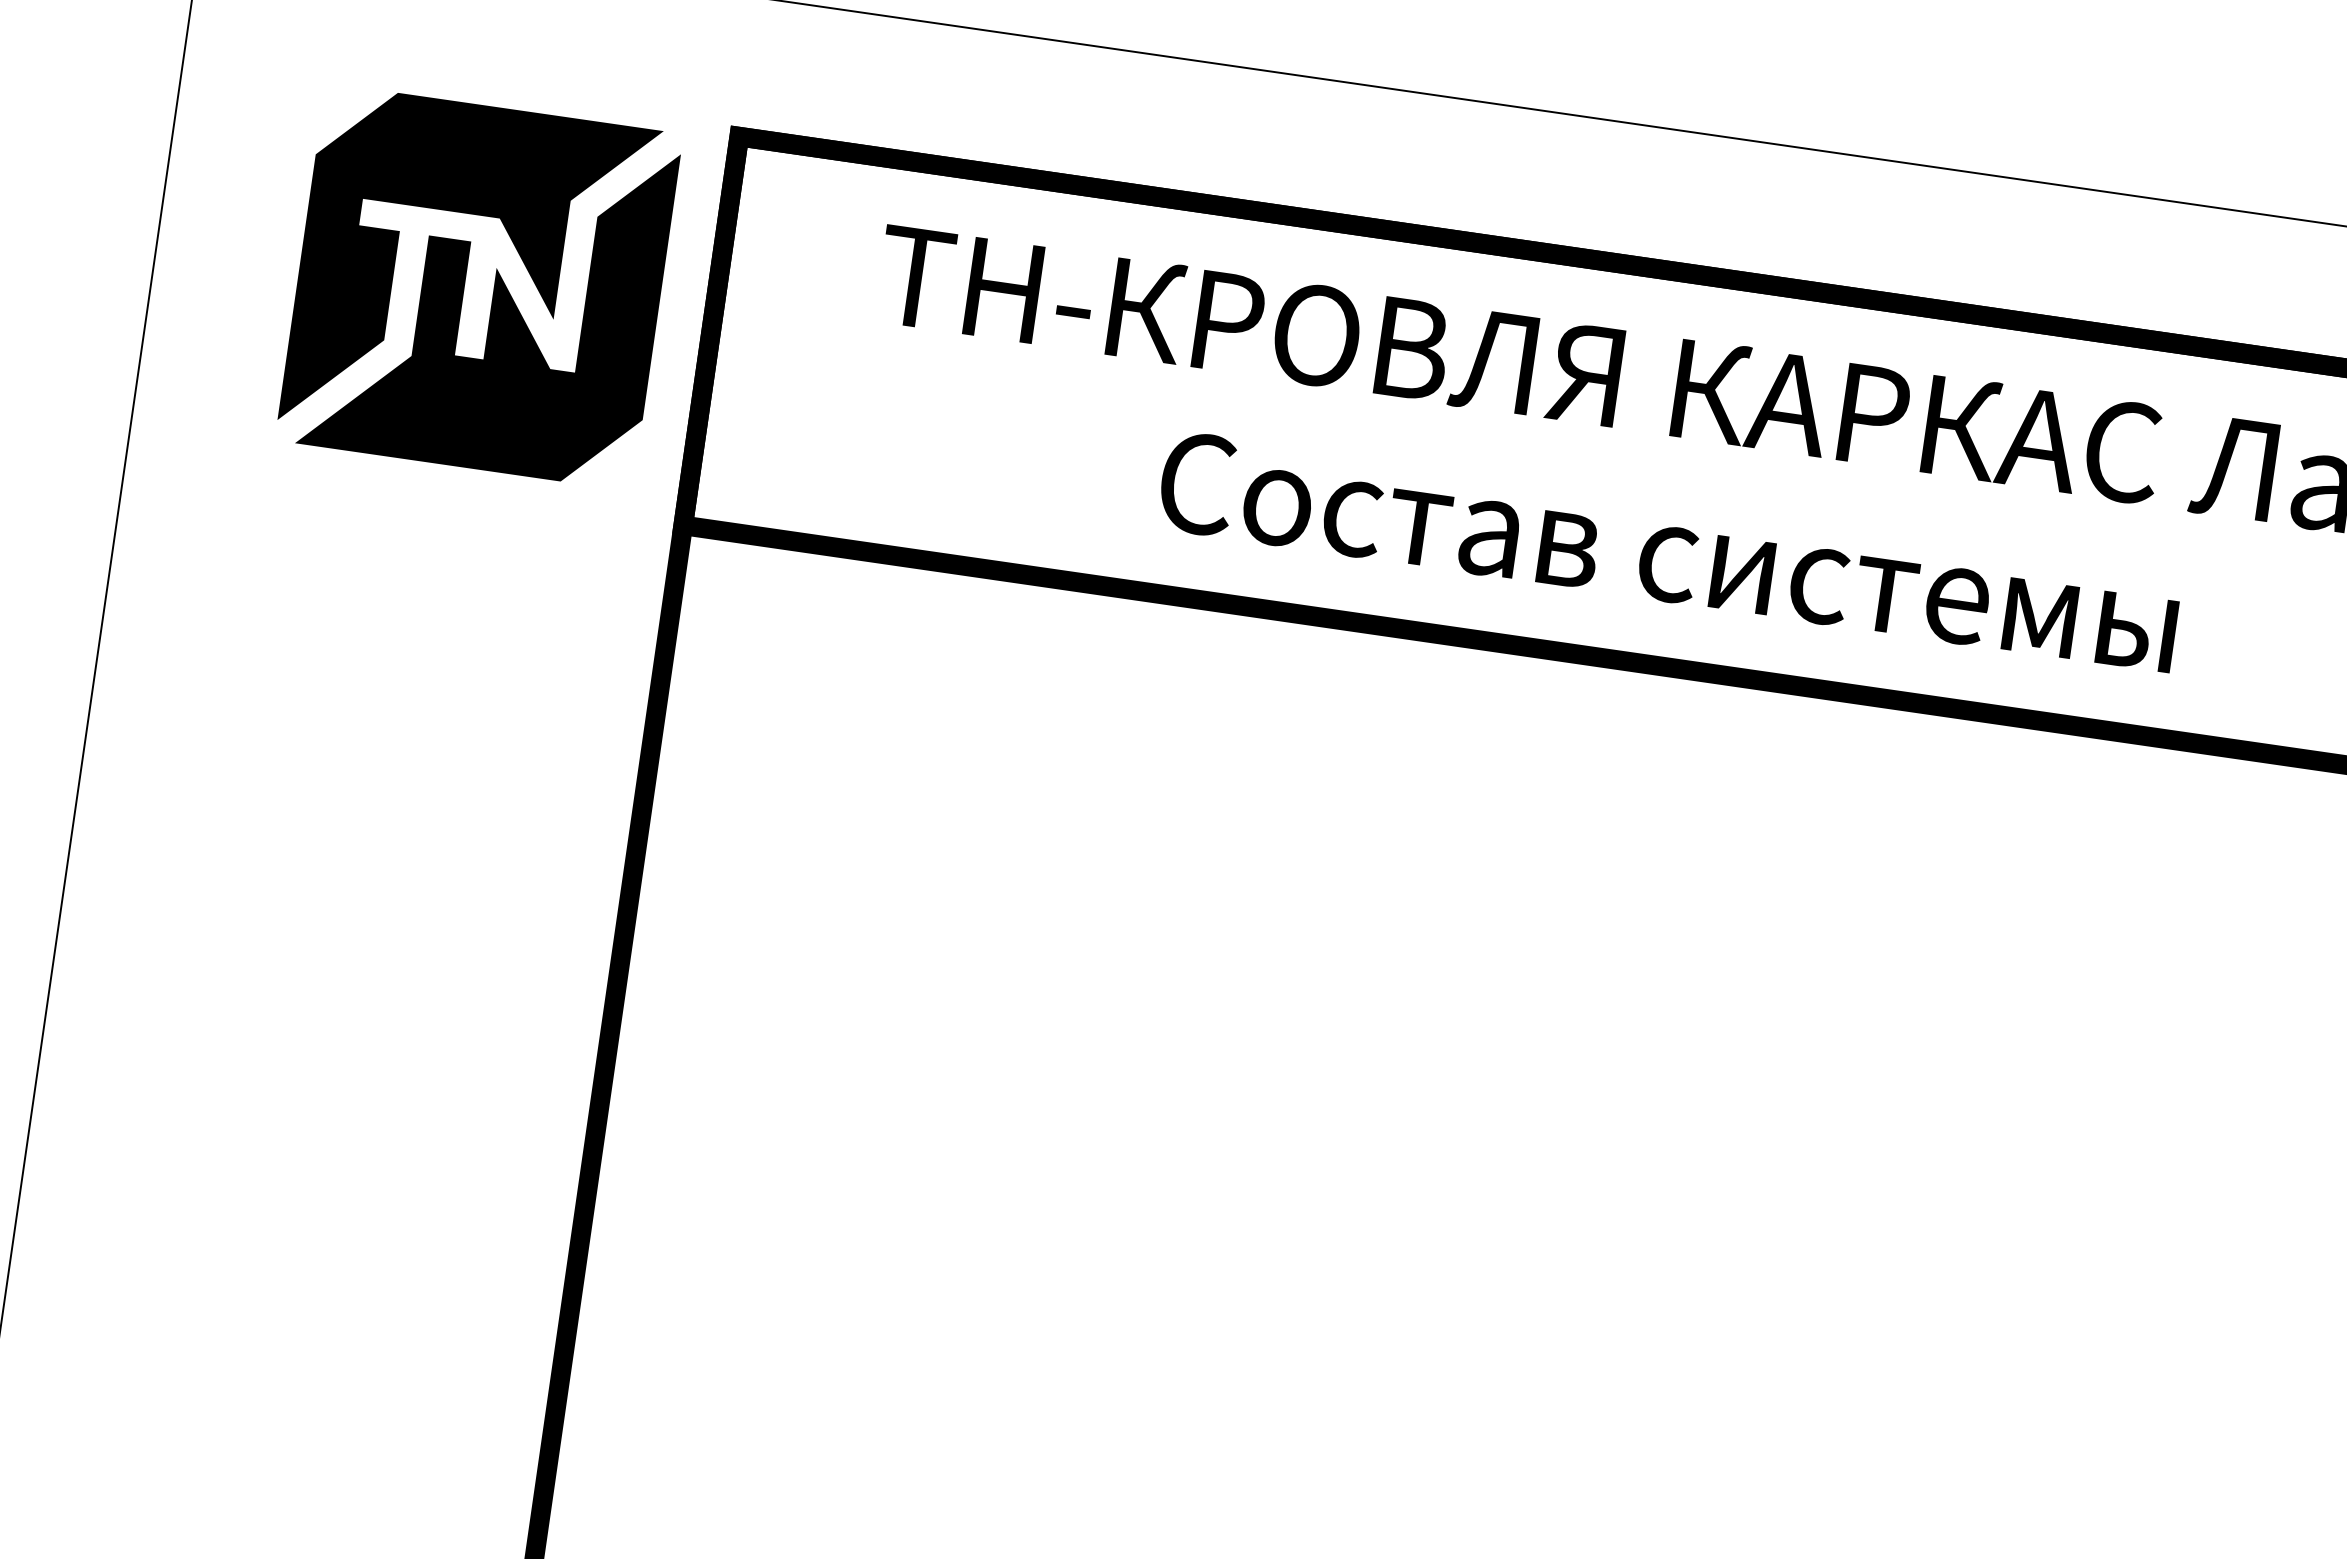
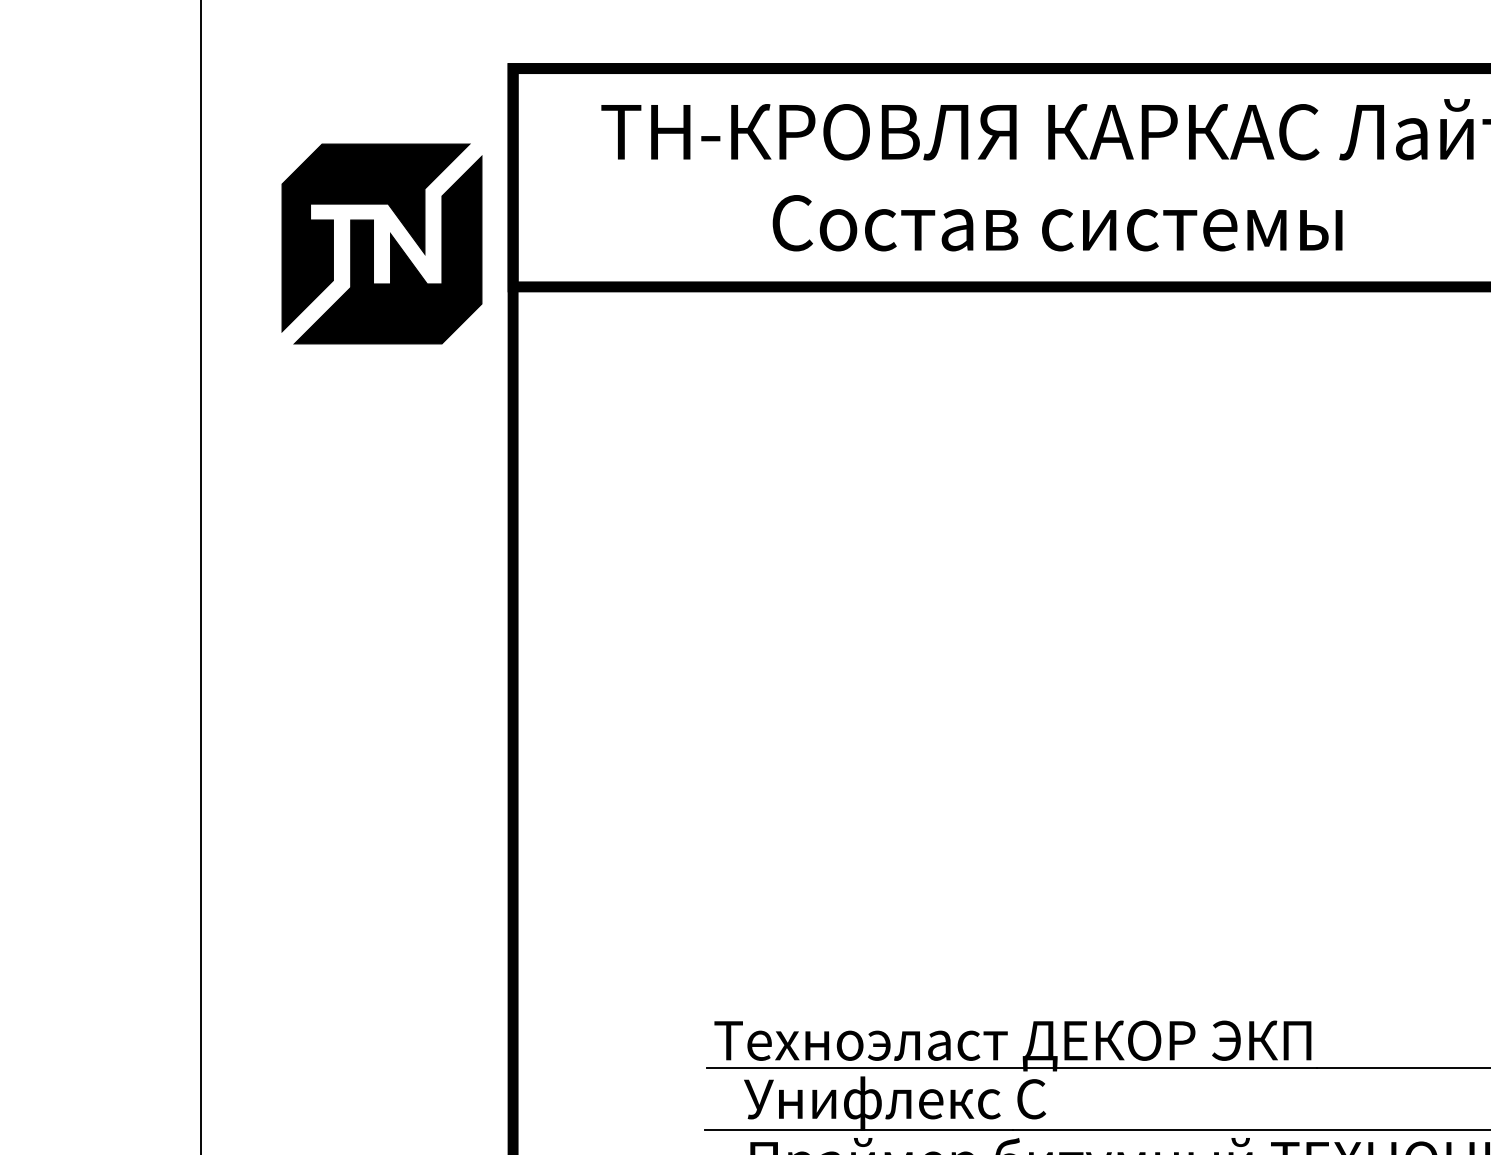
part: (464, 284) -> (373, 243), moved

